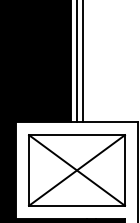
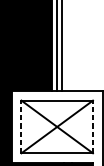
line: (29, 169) -> (21, 126), solid -> dashed
line: (124, 169) -> (92, 126), solid -> dashed

